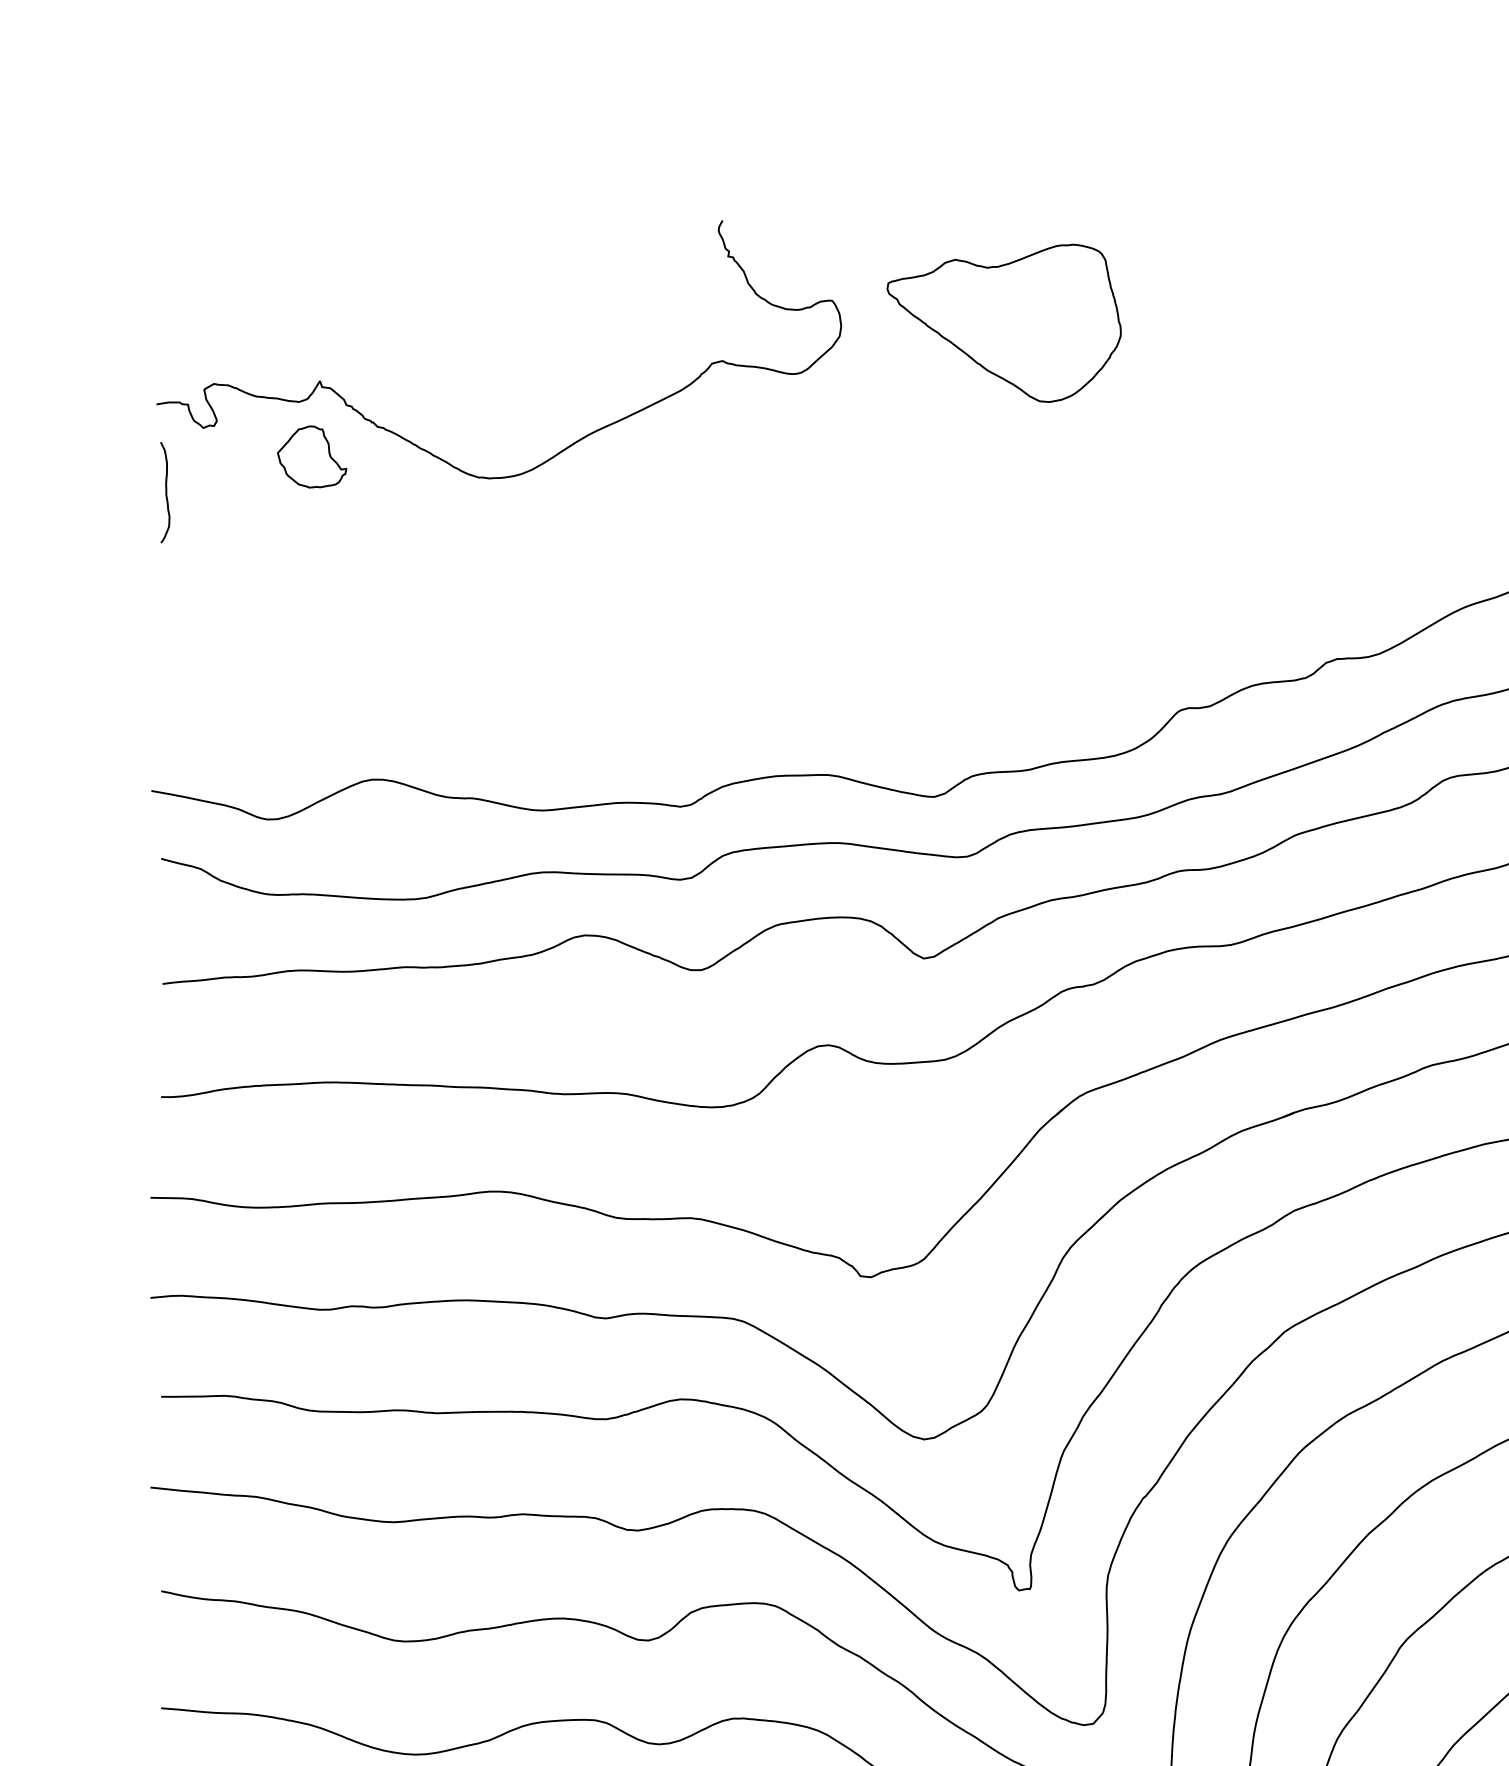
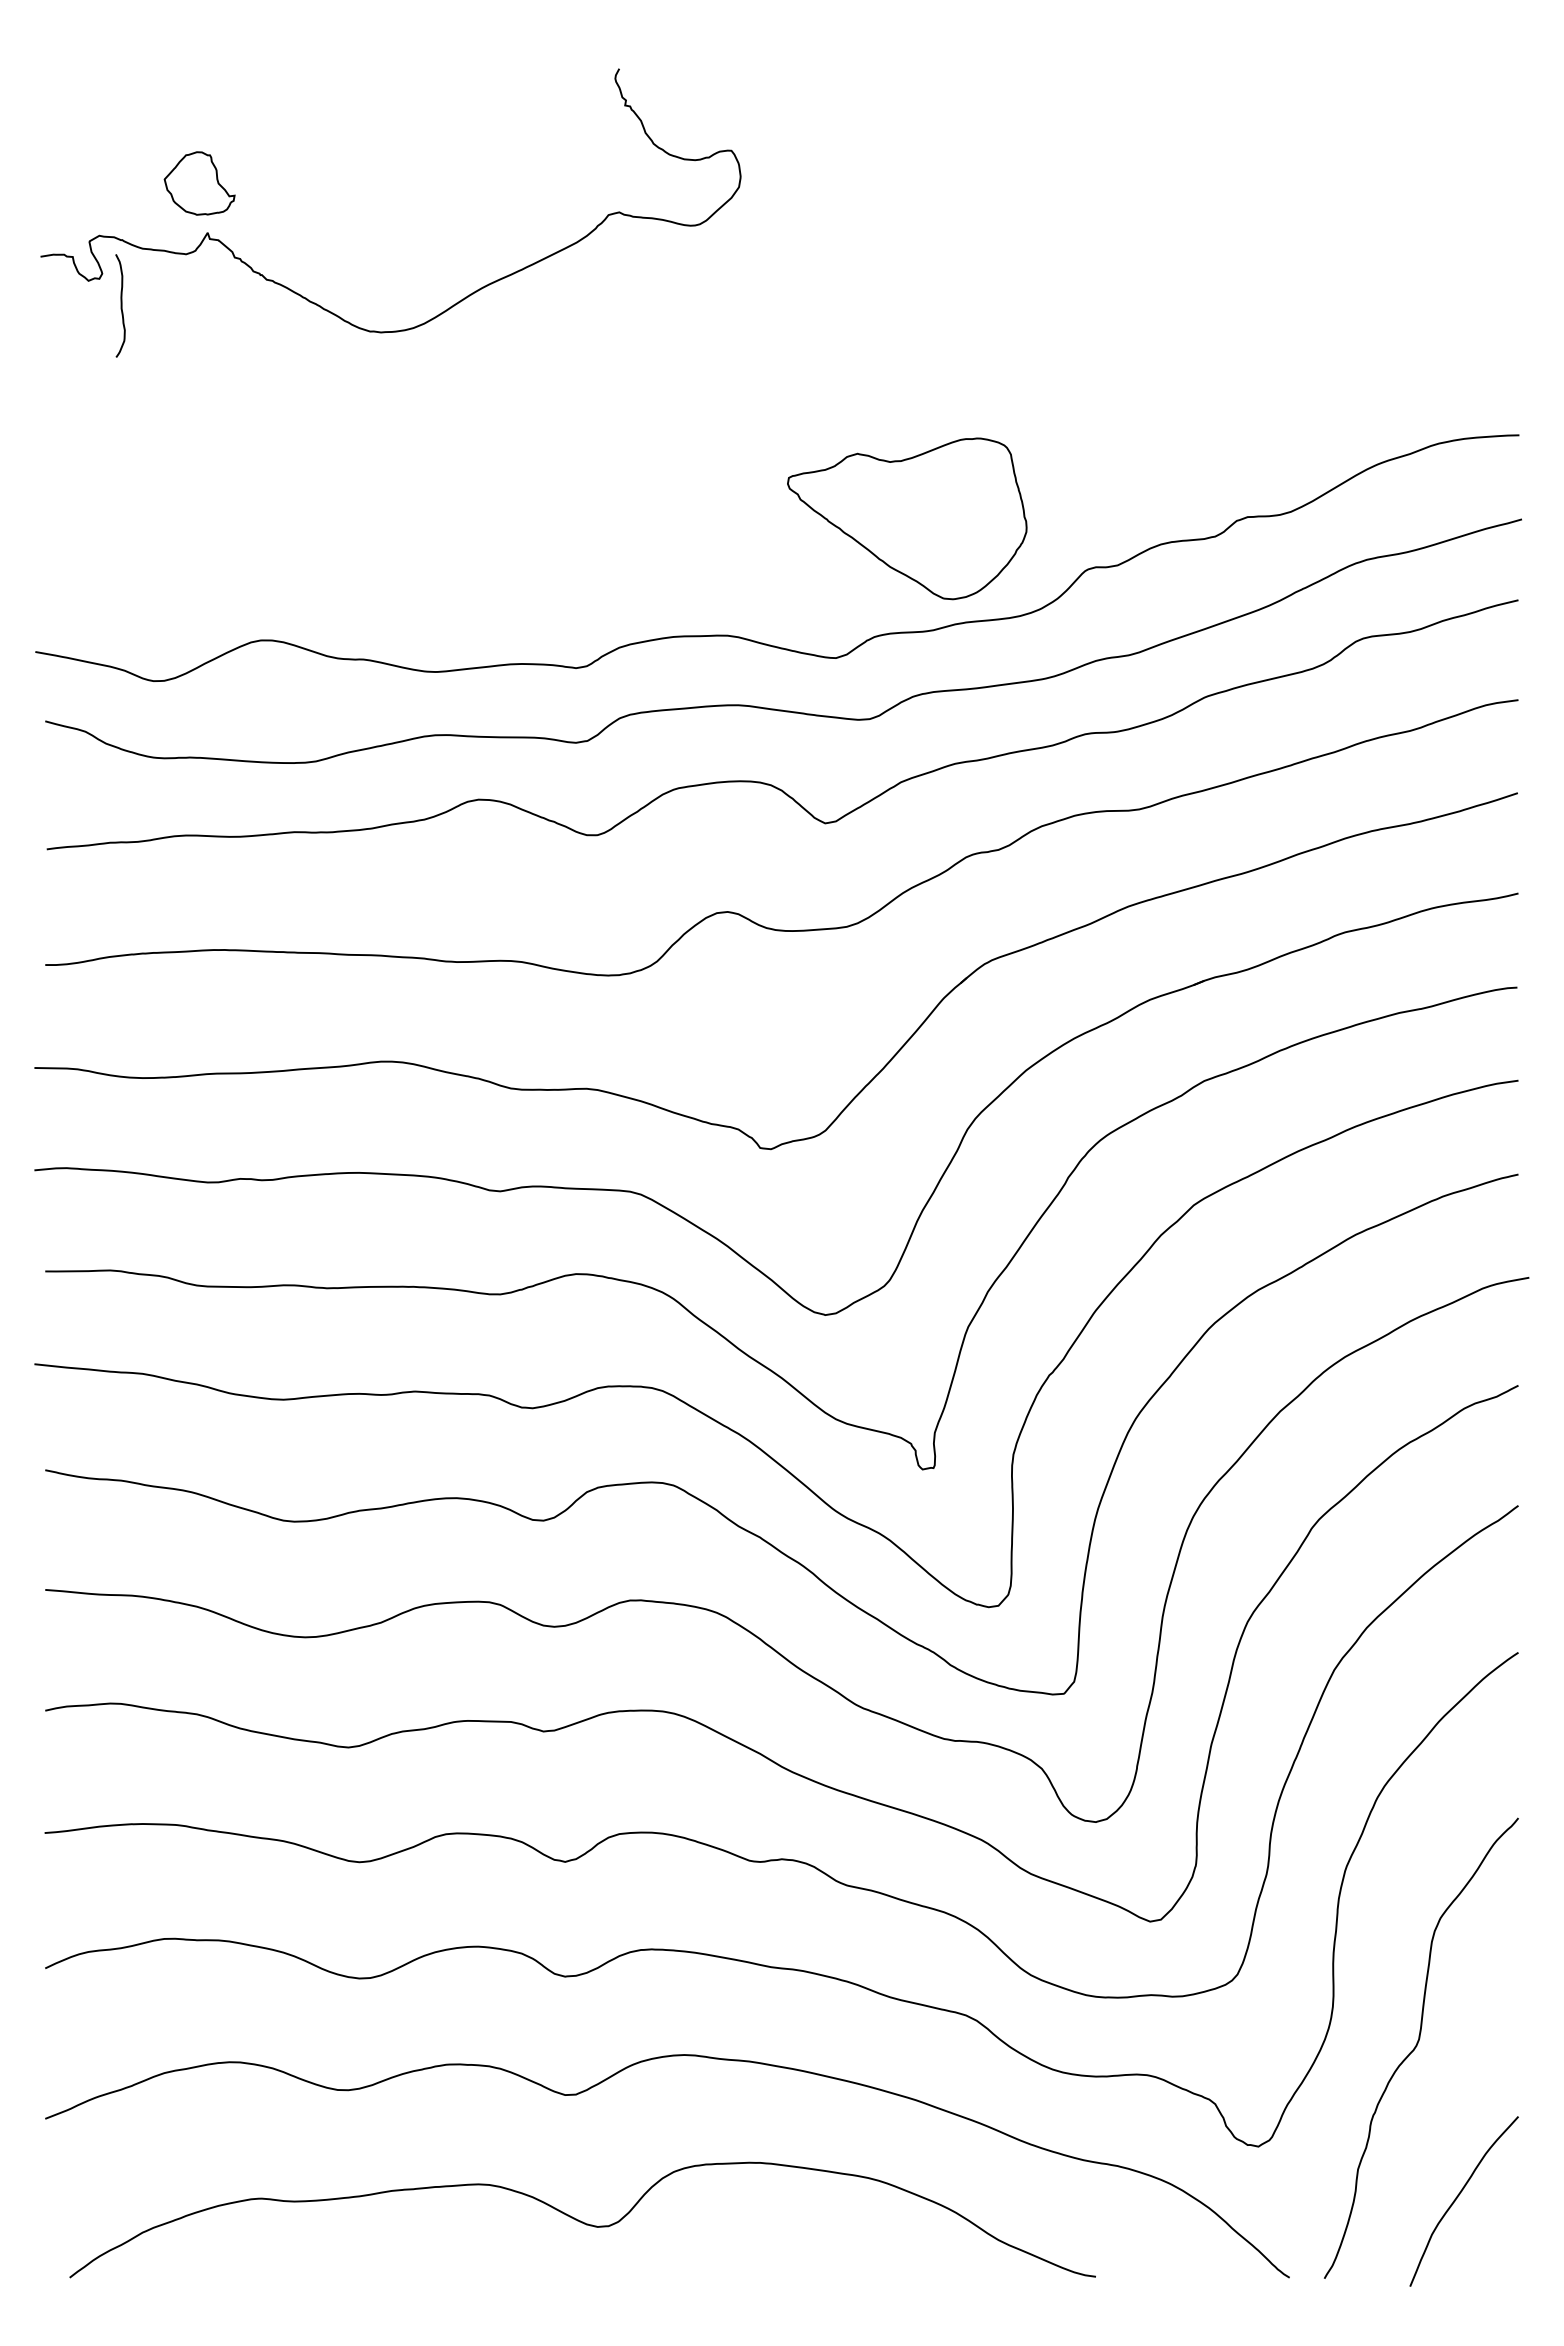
part: (1004, 323) -> (907, 518), moved
part: (311, 456) -> (199, 183), moved
curve: (165, 492) -> (120, 305), moved

